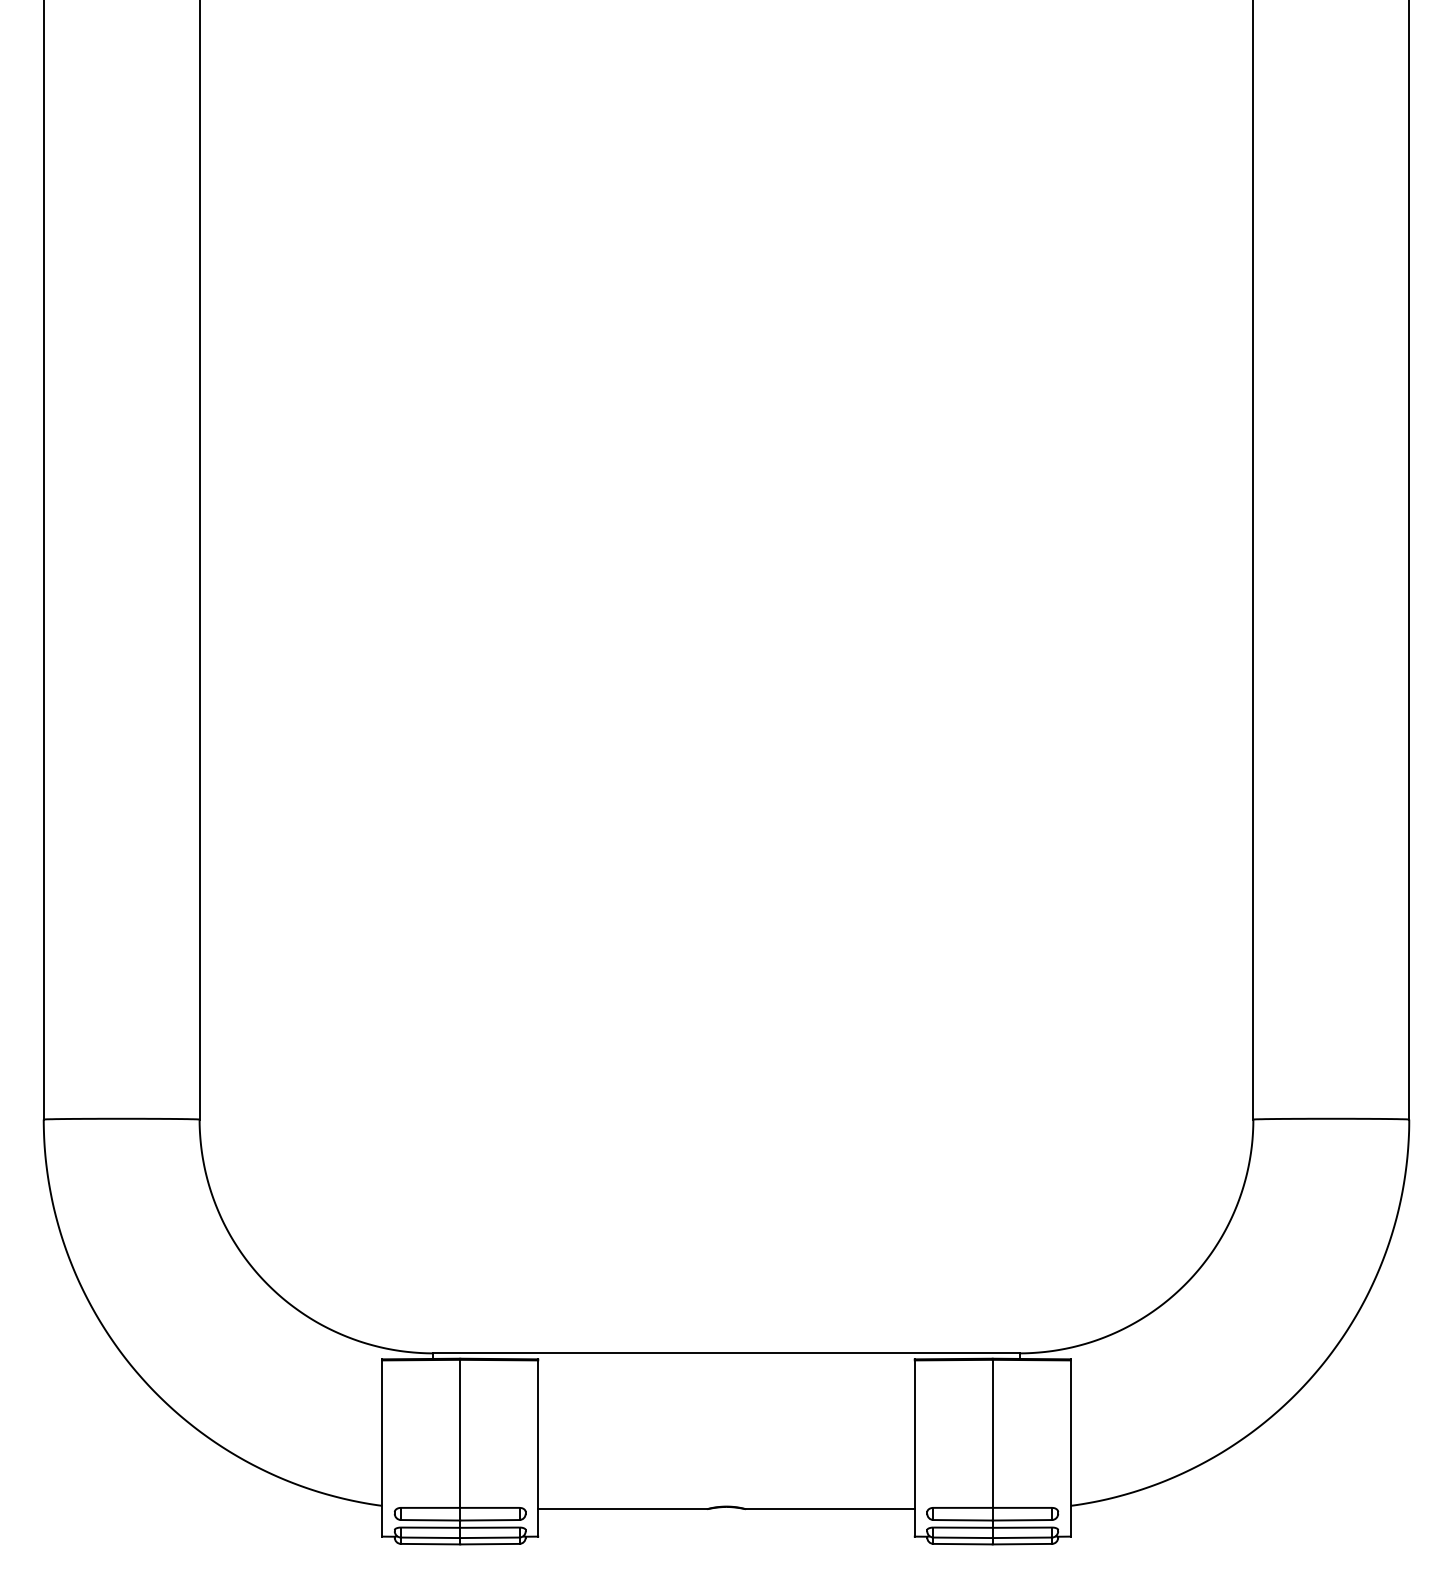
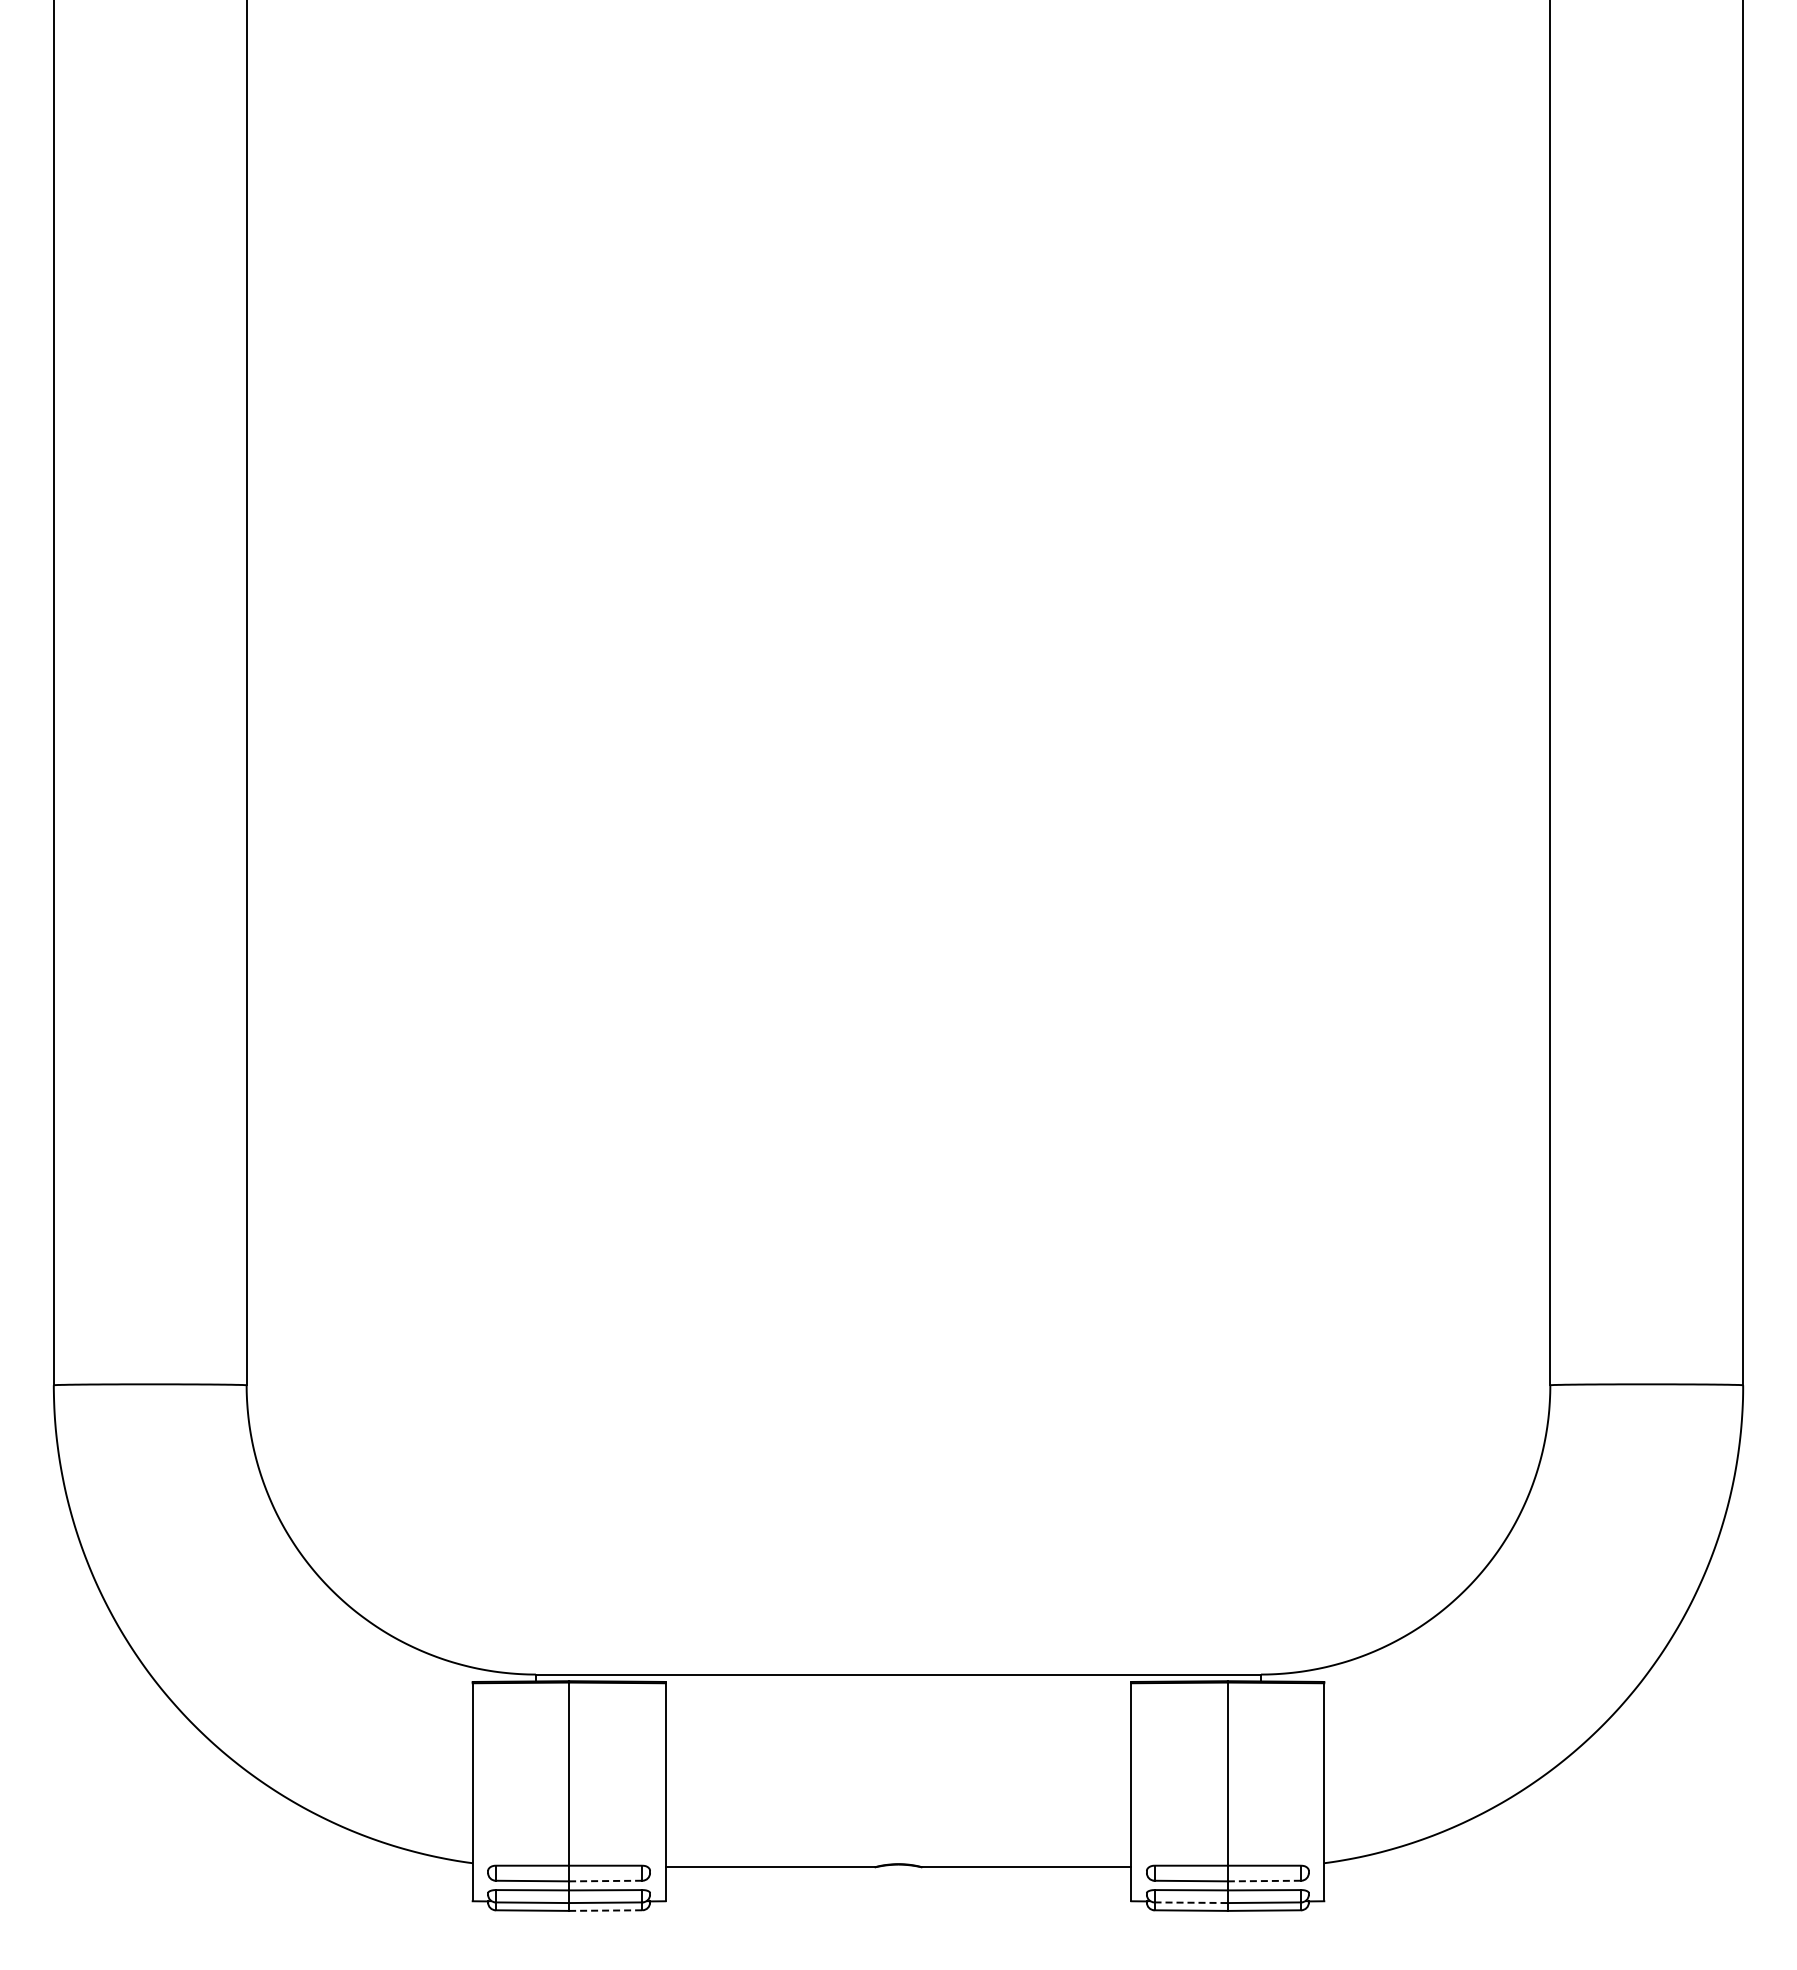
line: (489, 1520) -> (605, 1881), solid -> dashed
line: (1022, 1520) -> (1264, 1881), solid -> dashed
line: (963, 1537) -> (1191, 1902), solid -> dashed
line: (489, 1544) -> (605, 1910), solid -> dashed

